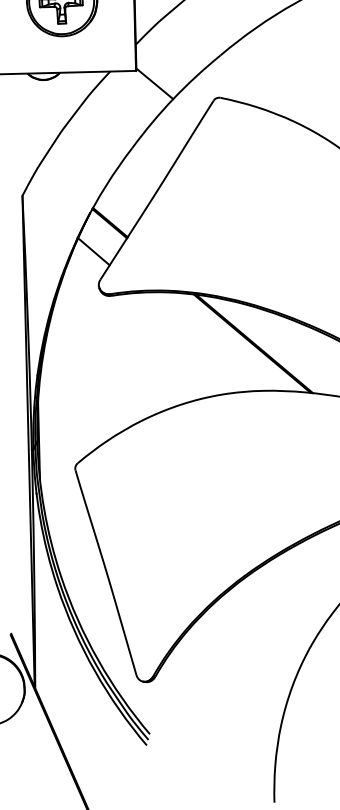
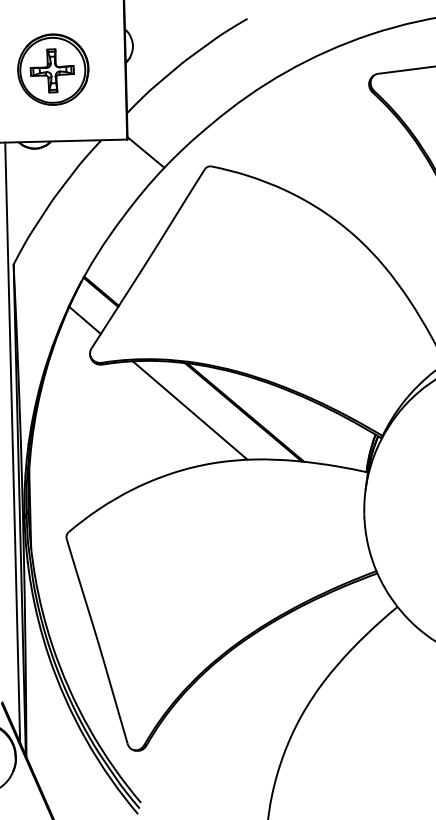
line: (198, 341) -> (189, 410), added
line: (21, 373) -> (12, 442), added

